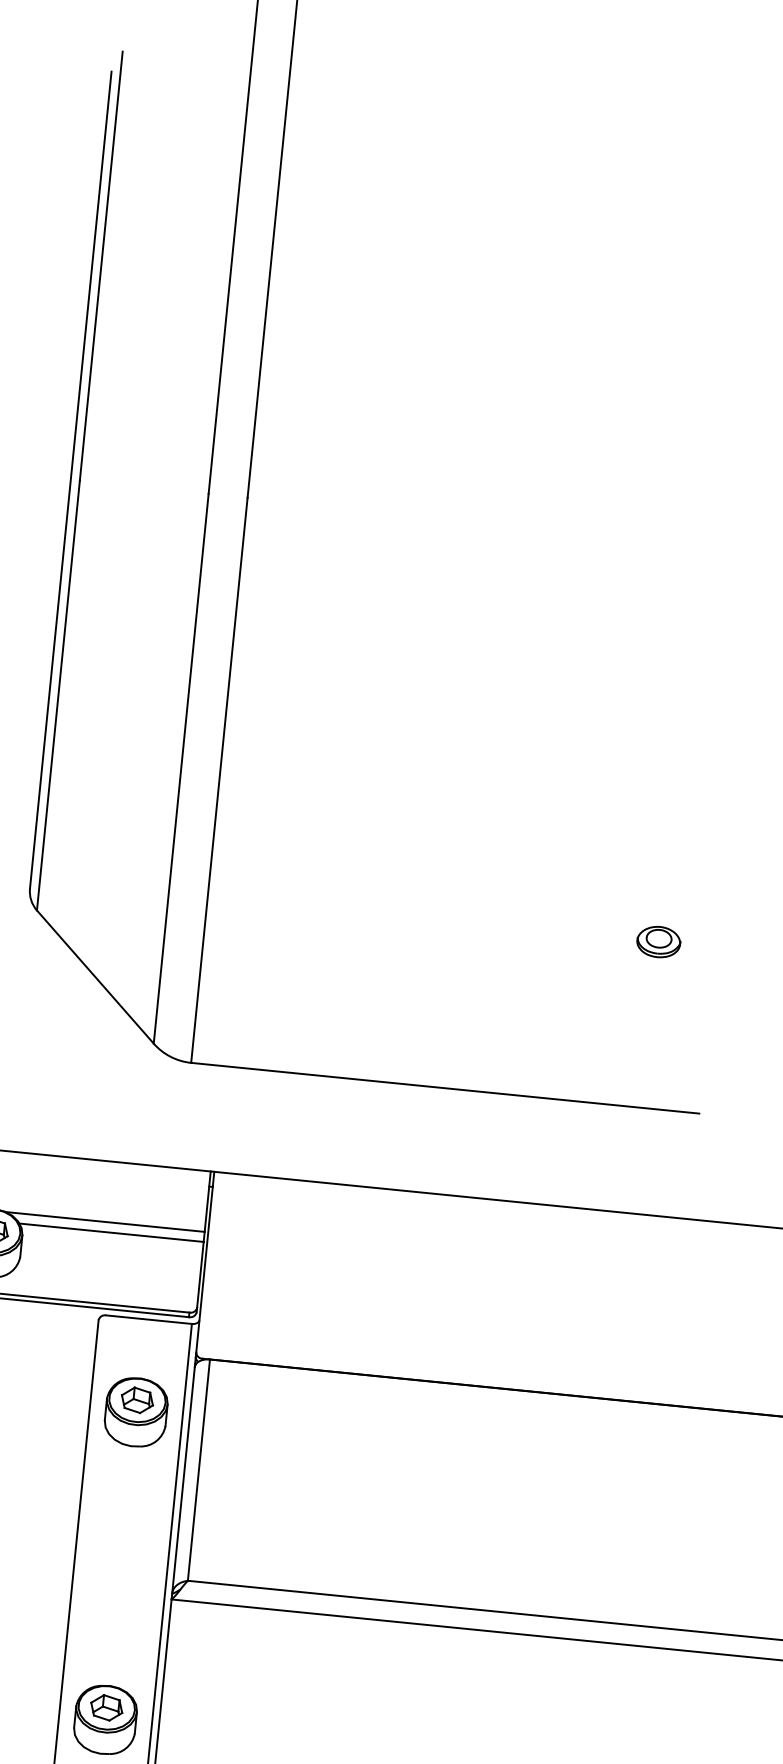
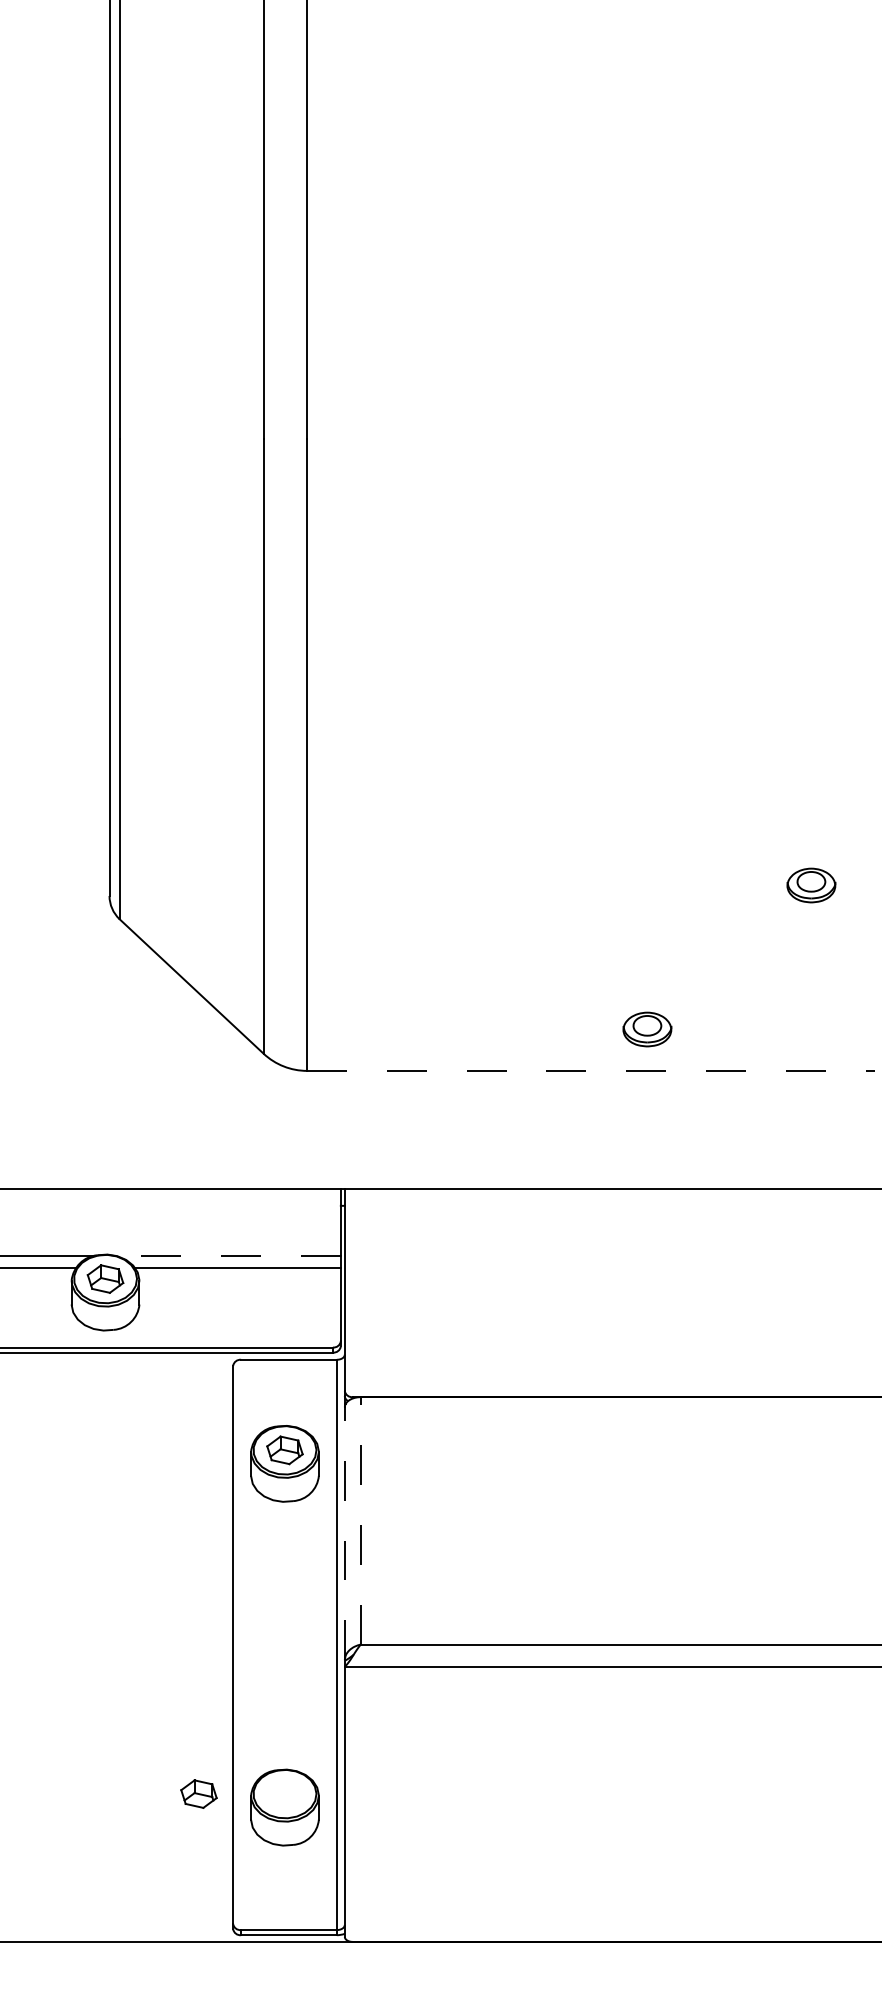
part: (499, 1056) -> (647, 1029), added
line: (445, 1087) -> (591, 1070), solid -> dashed
line: (105, 1221) -> (229, 1256), solid -> dashed
line: (198, 1469) -> (360, 1520), solid -> dashed
line: (183, 1480) -> (344, 1533), solid -> dashed
part: (106, 1707) -> (198, 1793), moved

